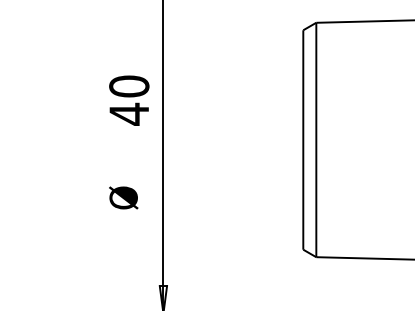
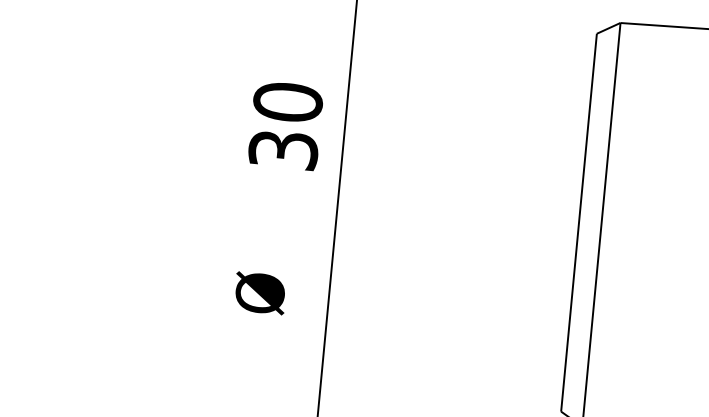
text: (129, 113) -> (284, 148), 40 -> 30

